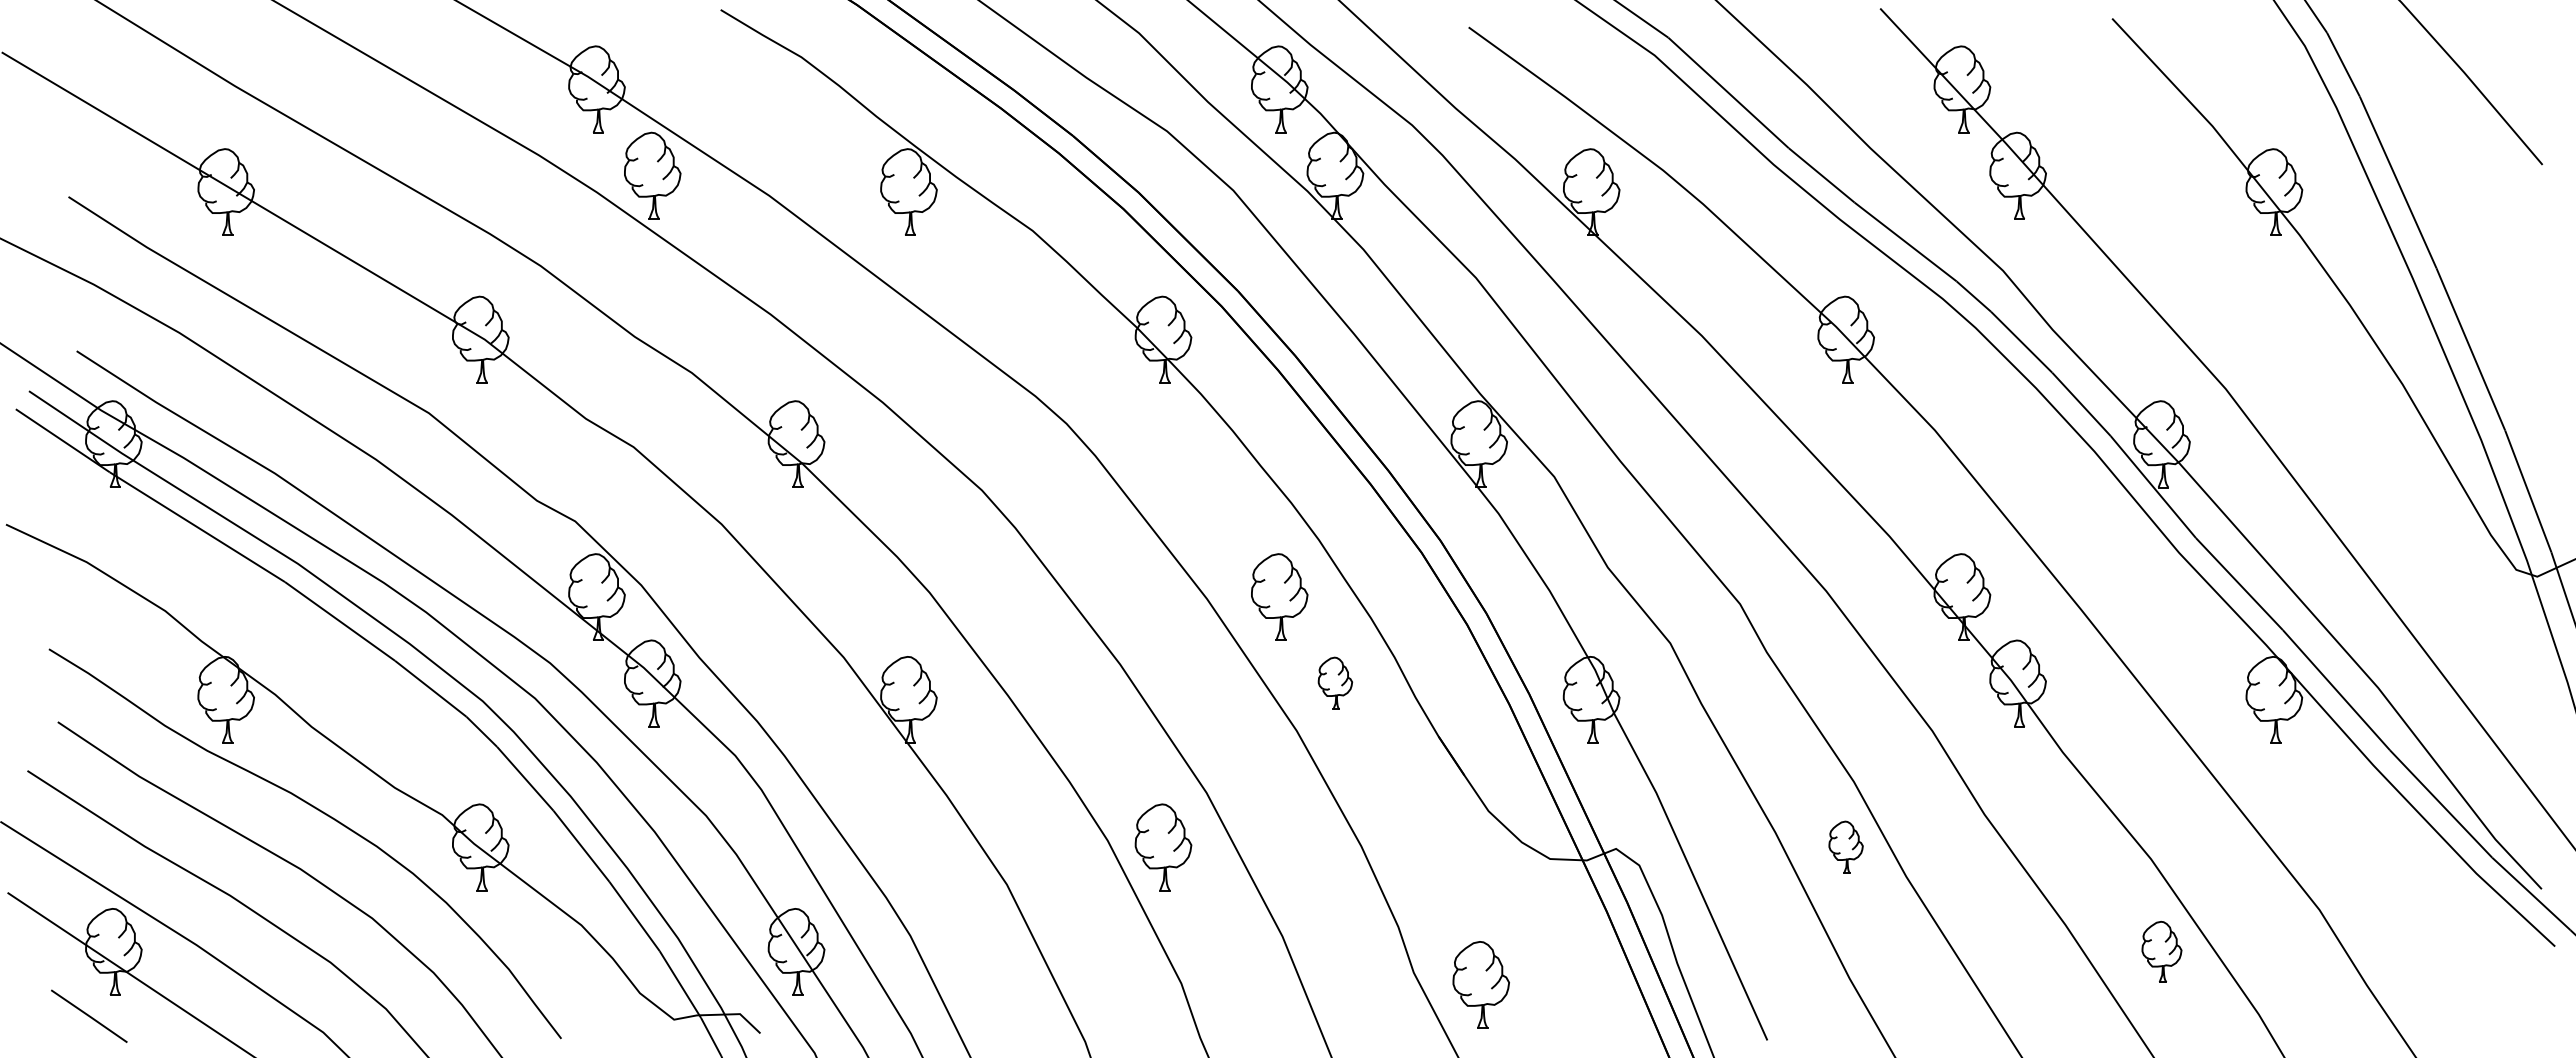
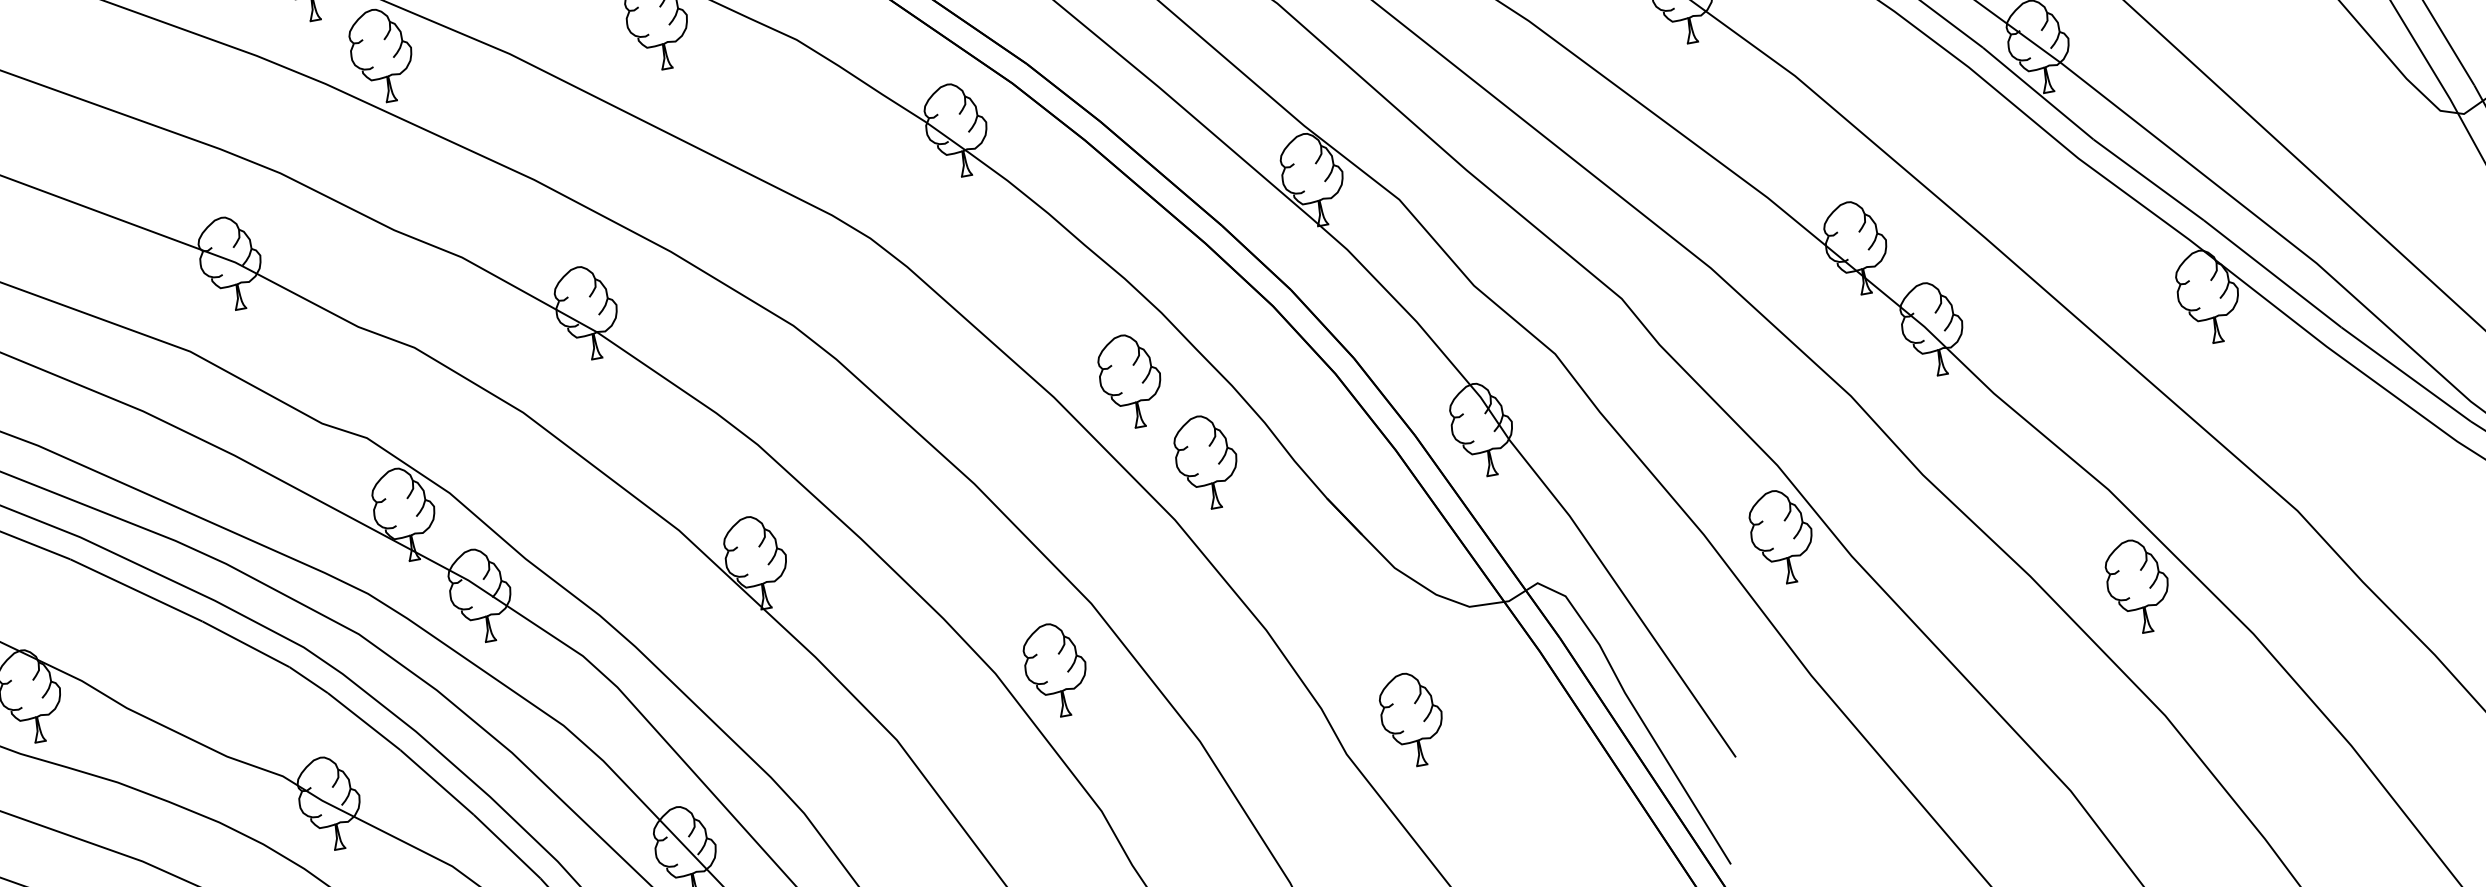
part: (1335, 683) -> (1207, 462), size x1.67
part: (1845, 847) -> (1781, 536), size x1.67
part: (2161, 951) -> (2137, 585), size x1.43
part: (1480, 984) -> (1411, 719), moved

